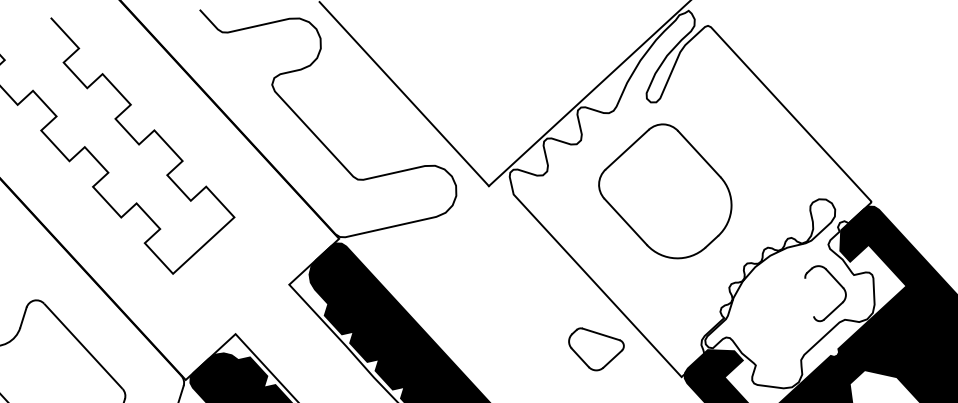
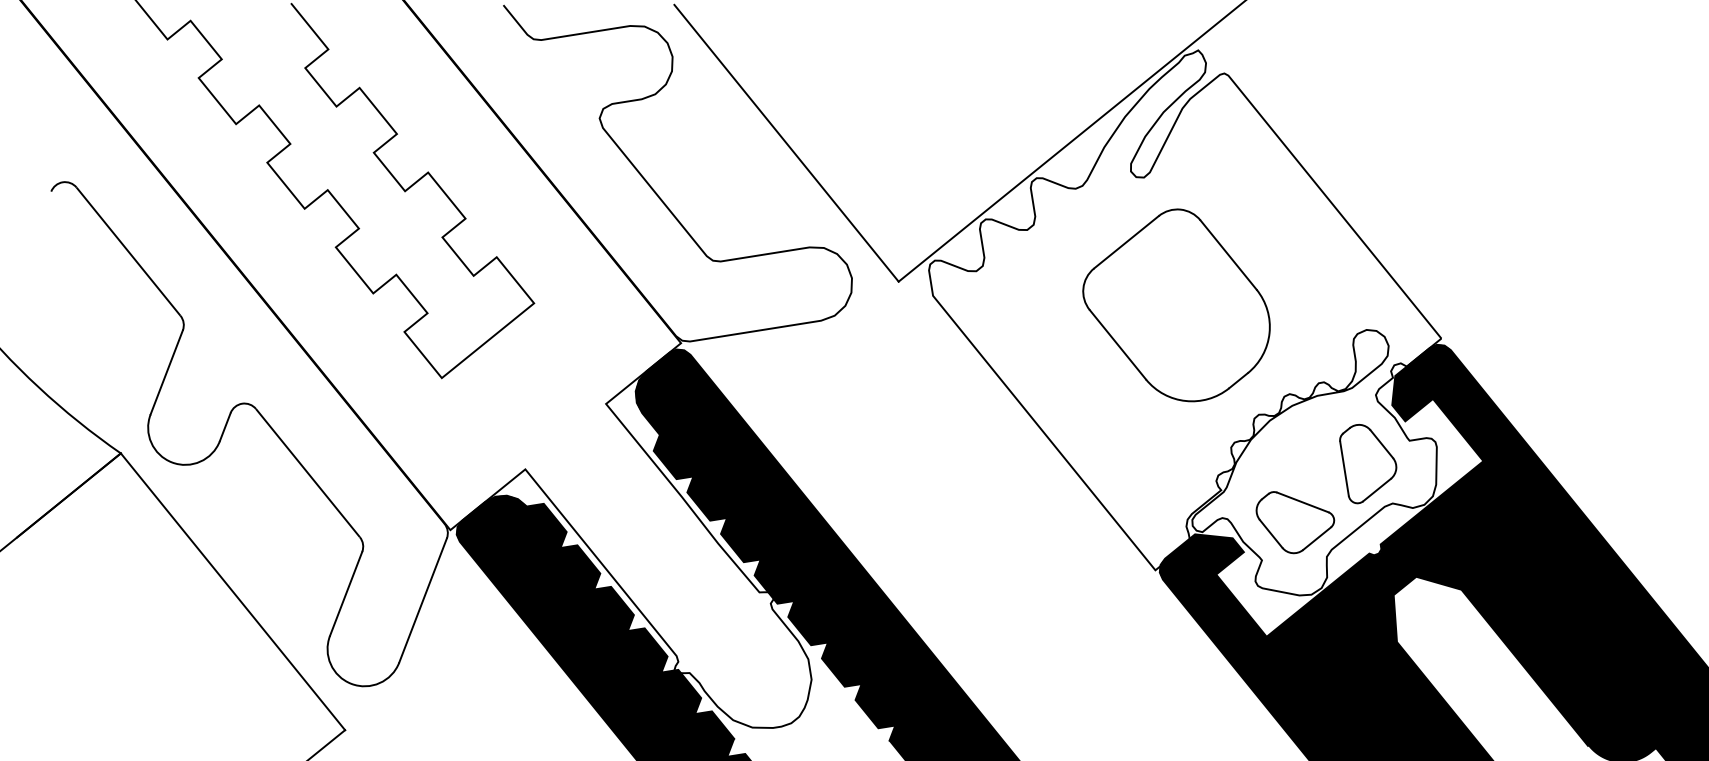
part: (665, 191) -> (1176, 305), moved
line: (809, 297) -> (1344, 468), added
part: (596, 348) -> (1295, 522), moved

